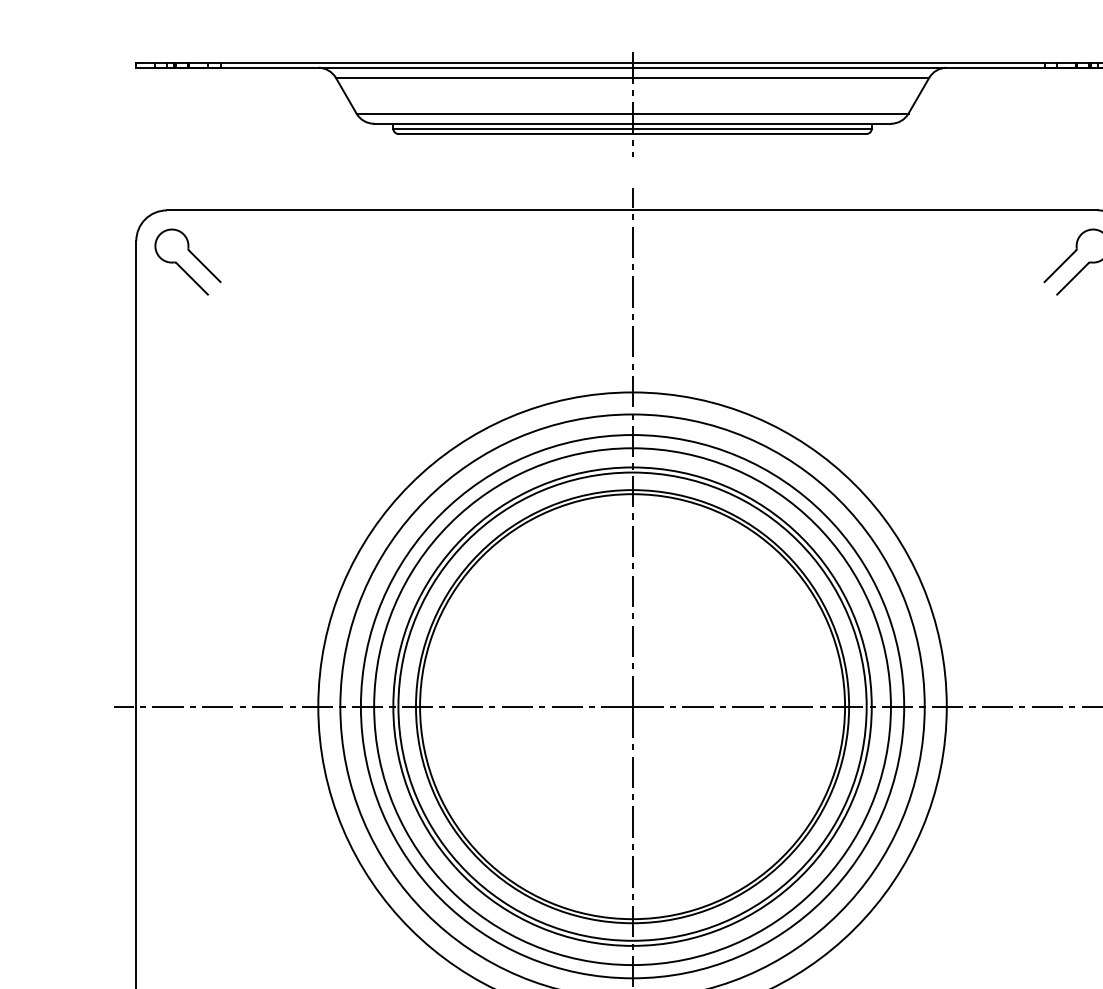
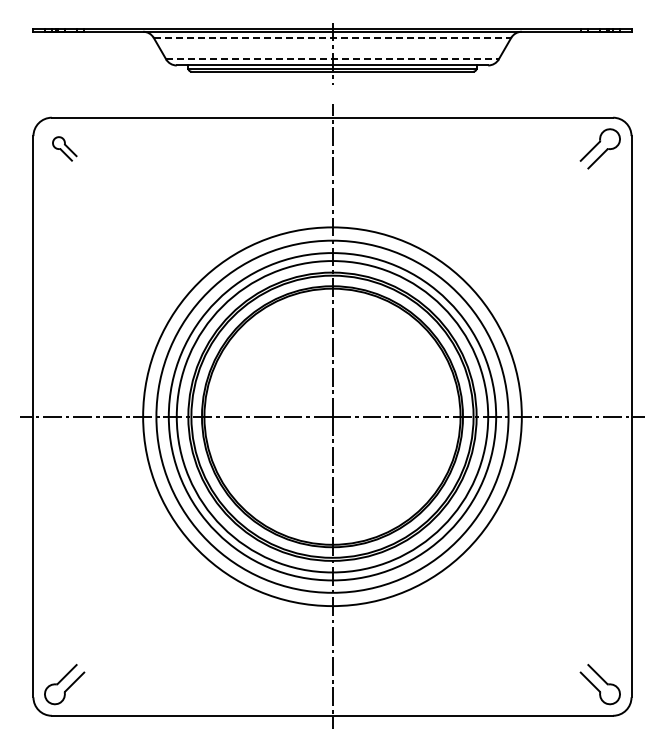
line: (632, 77) -> (332, 37), solid -> dashed
line: (632, 113) -> (332, 59), solid -> dashed
part: (187, 261) -> (64, 148), size x0.6

